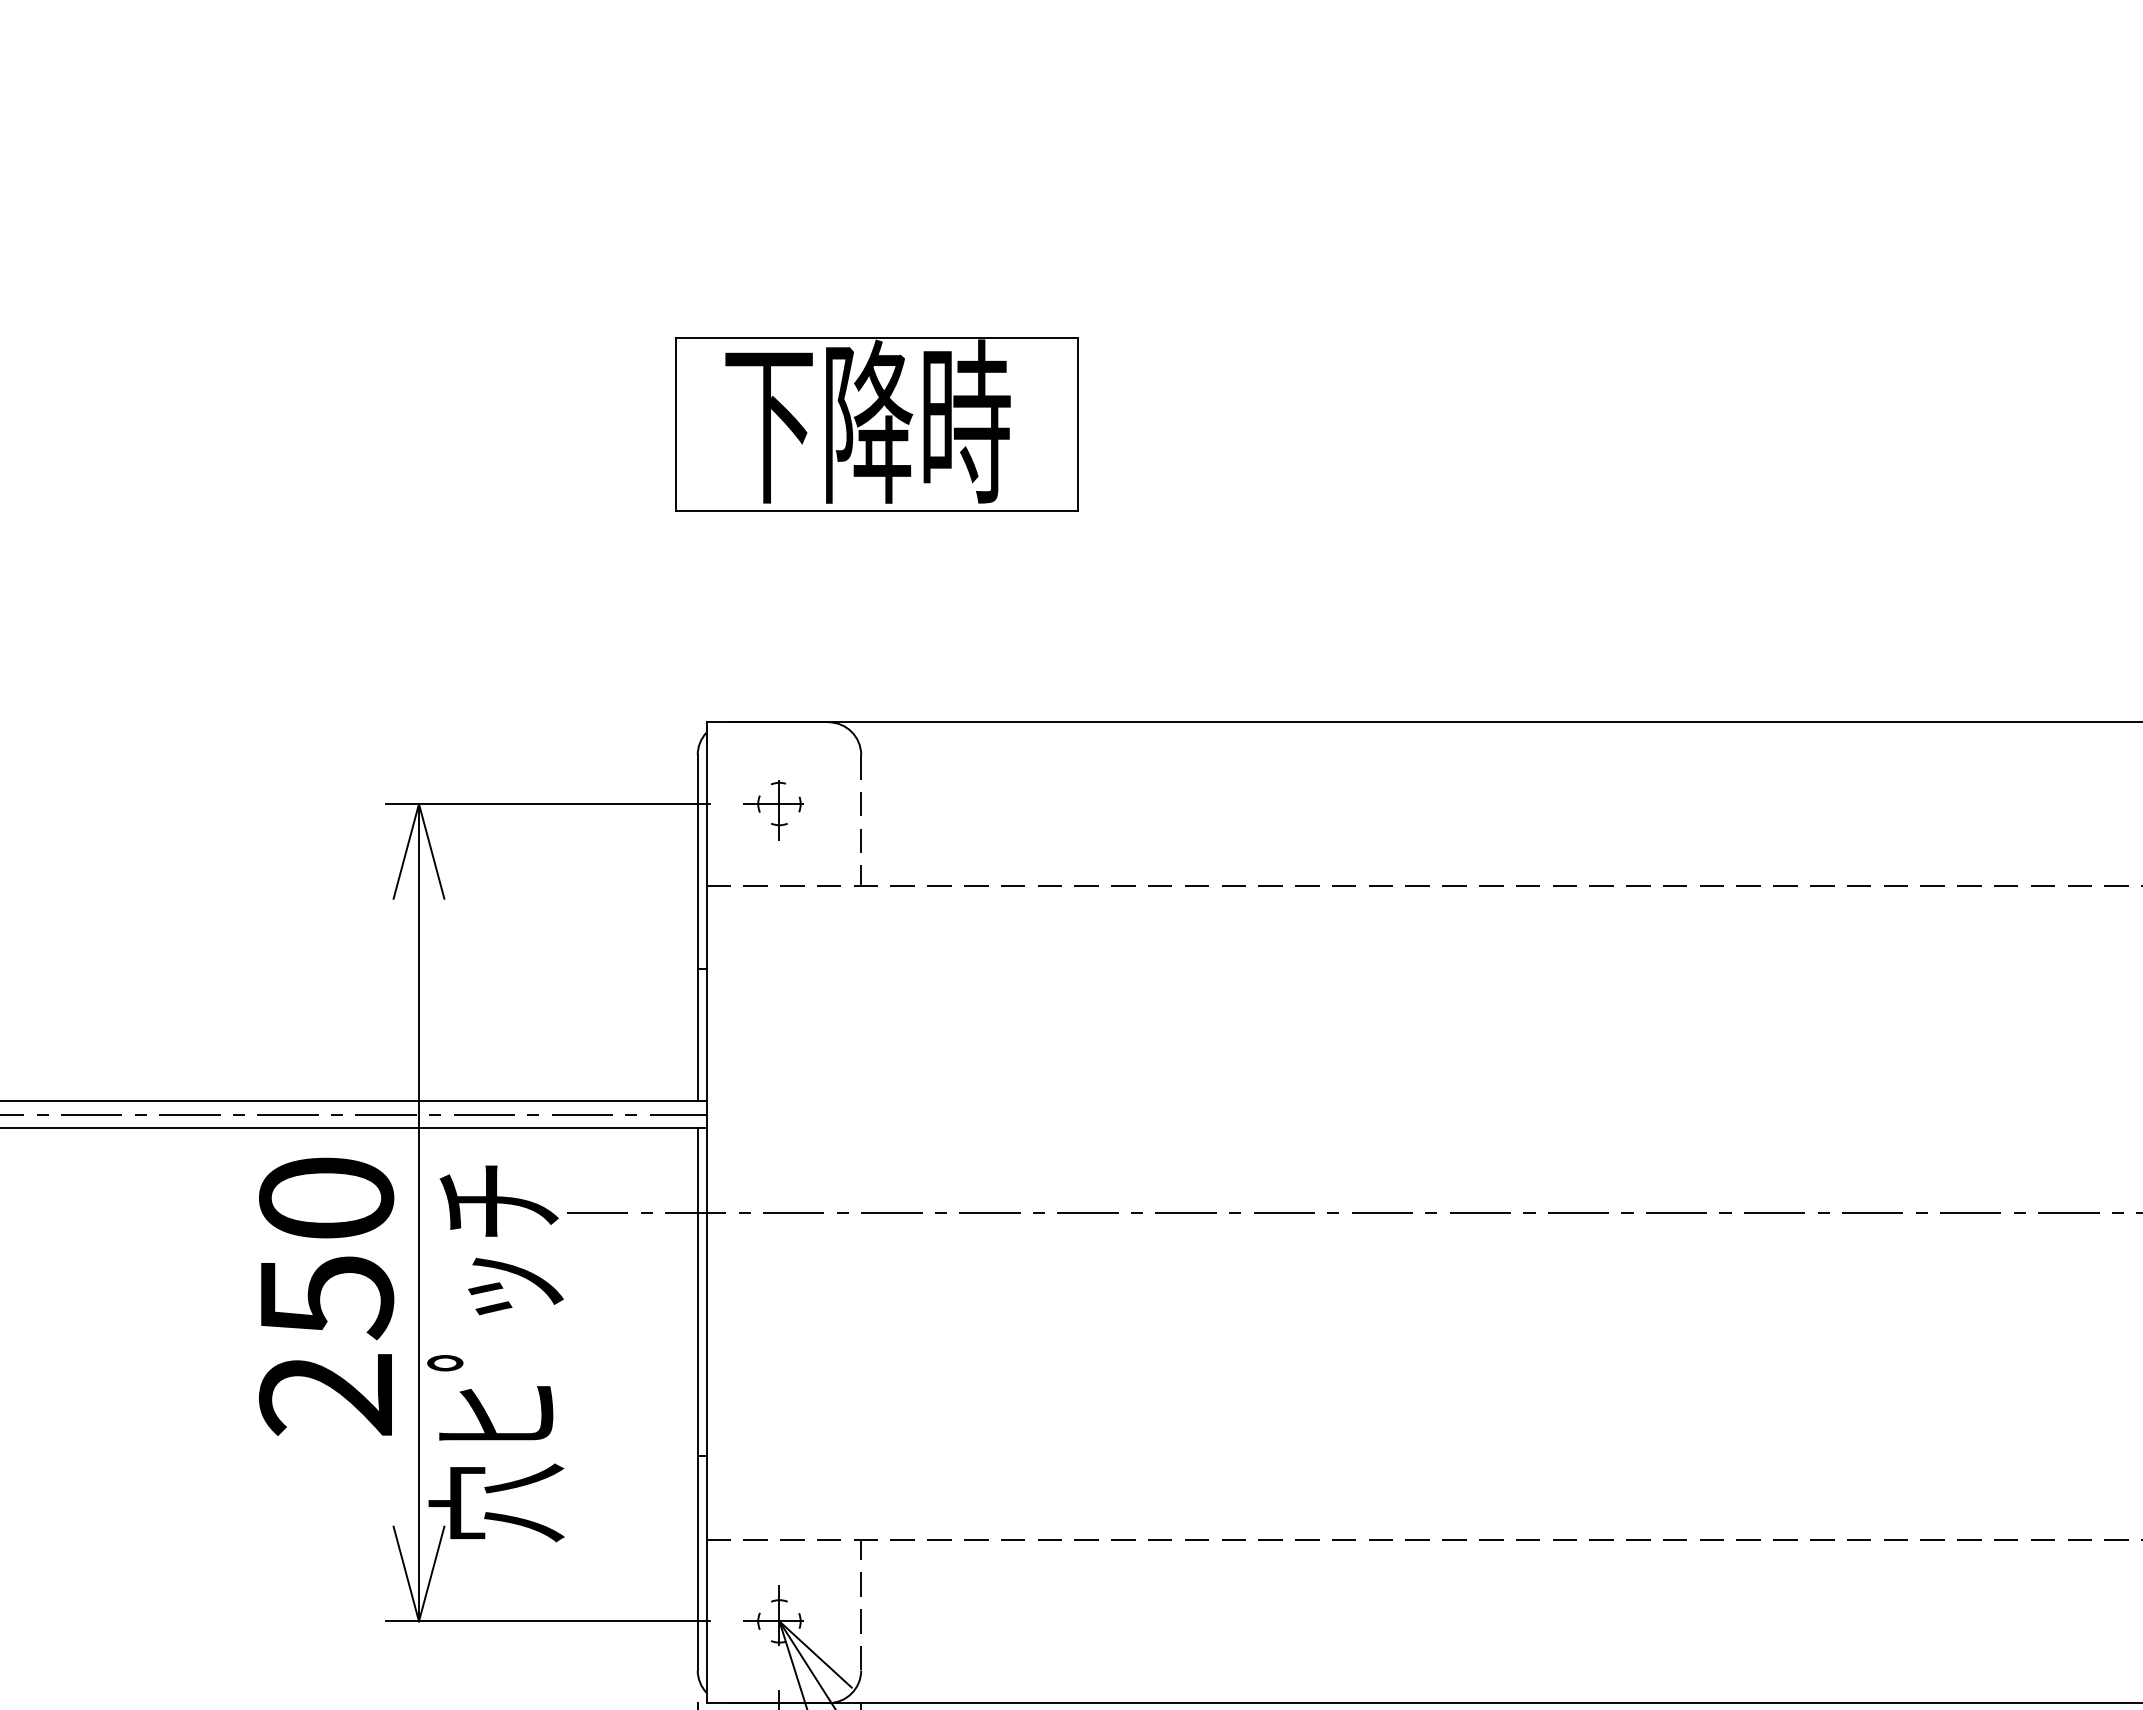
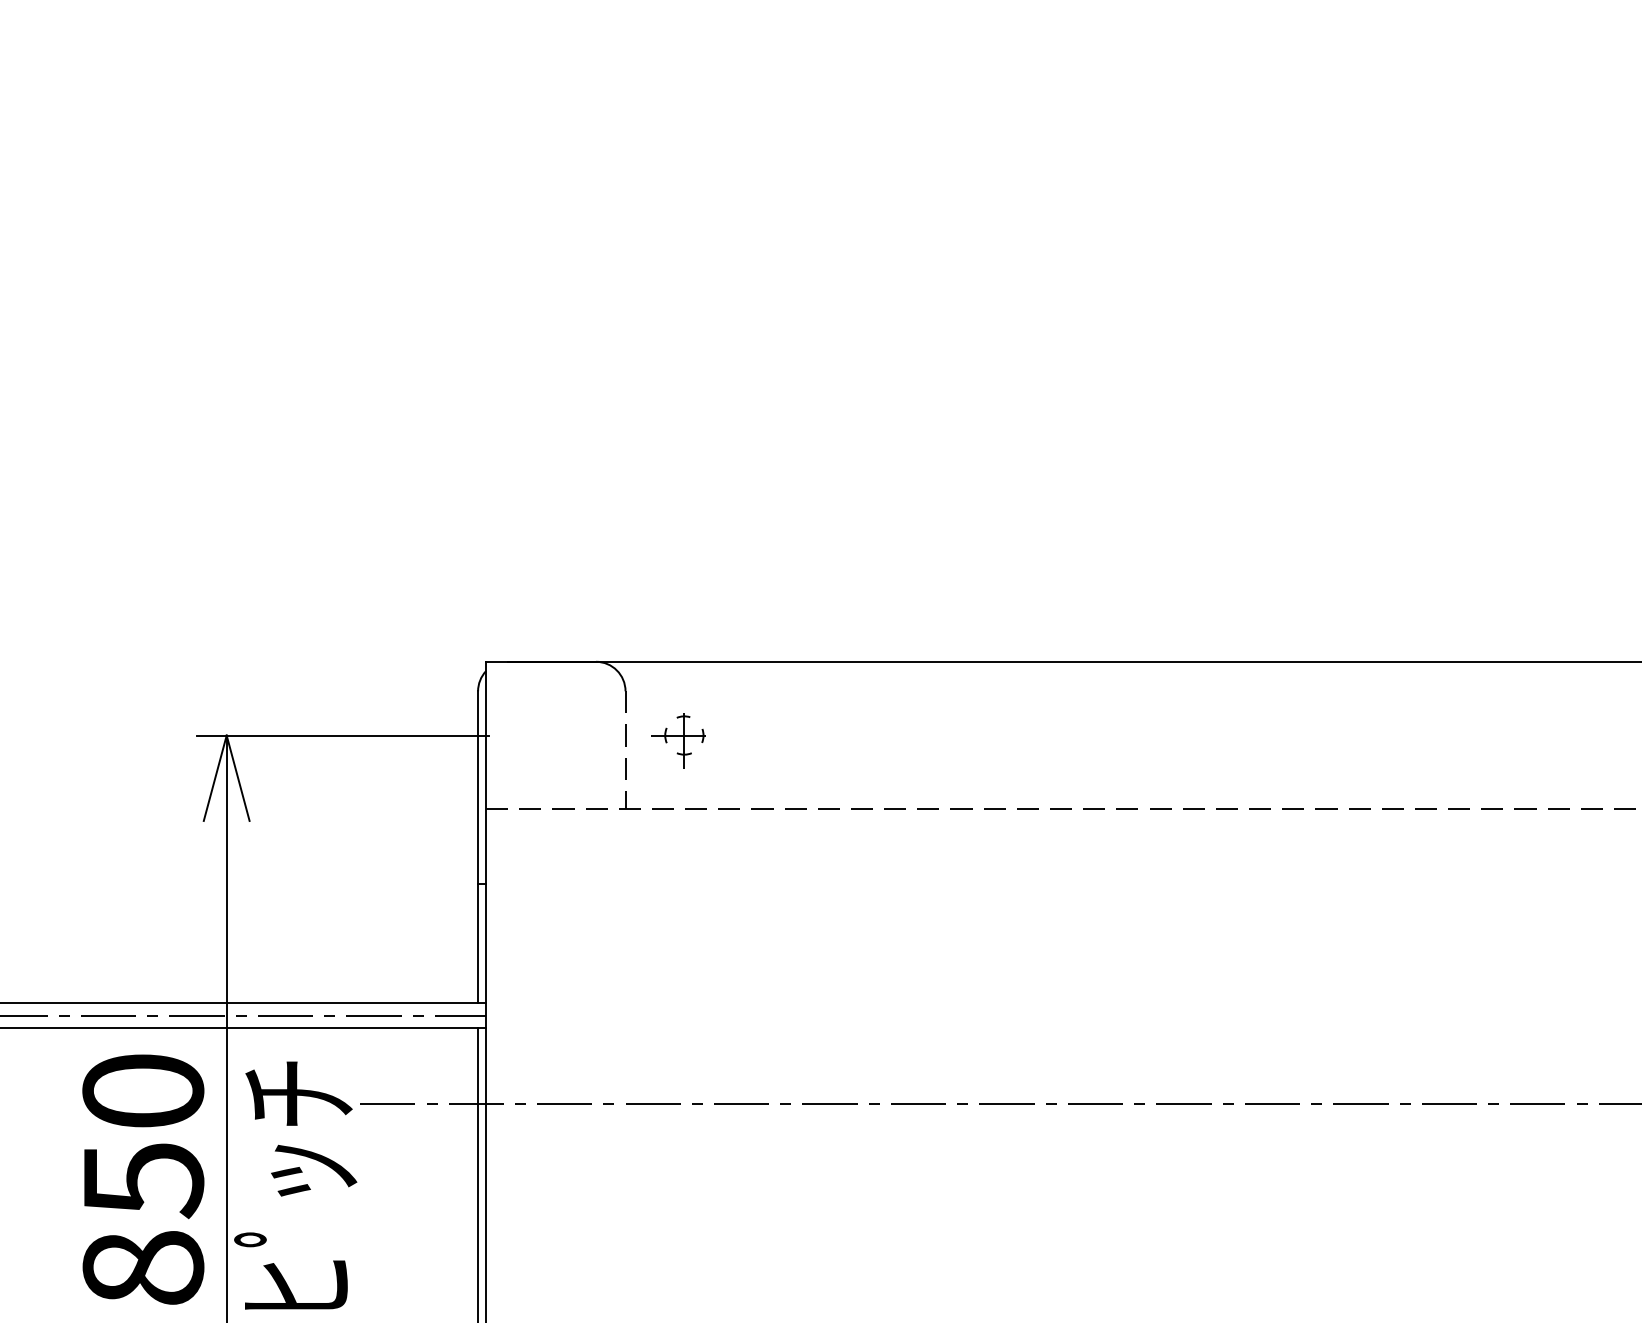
part: (876, 424) -> (639, 393), removed
part: (773, 810) -> (679, 741), moved
text: (326, 1394) -> (143, 1268), 250 -> 850

